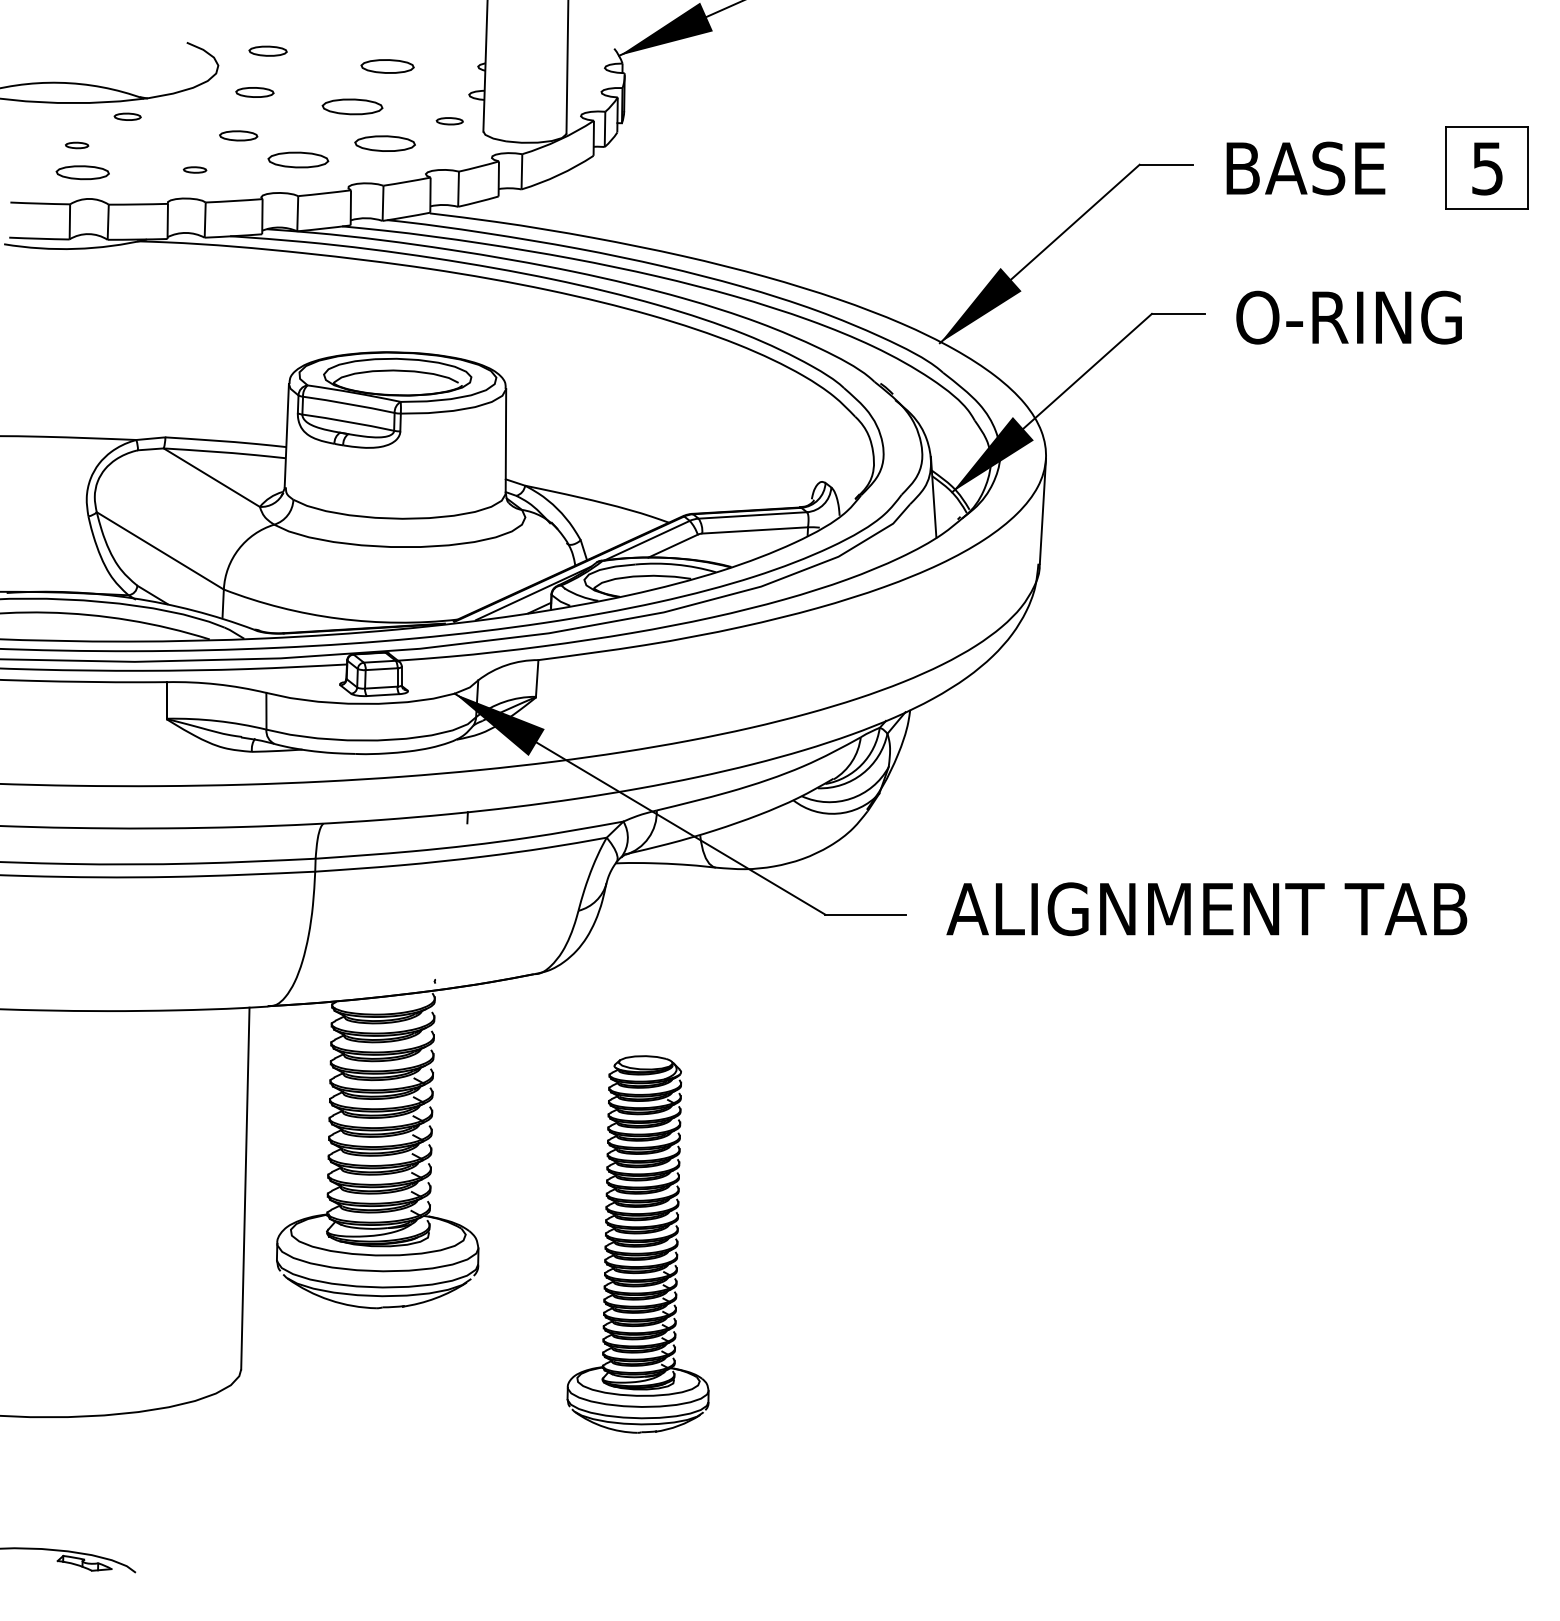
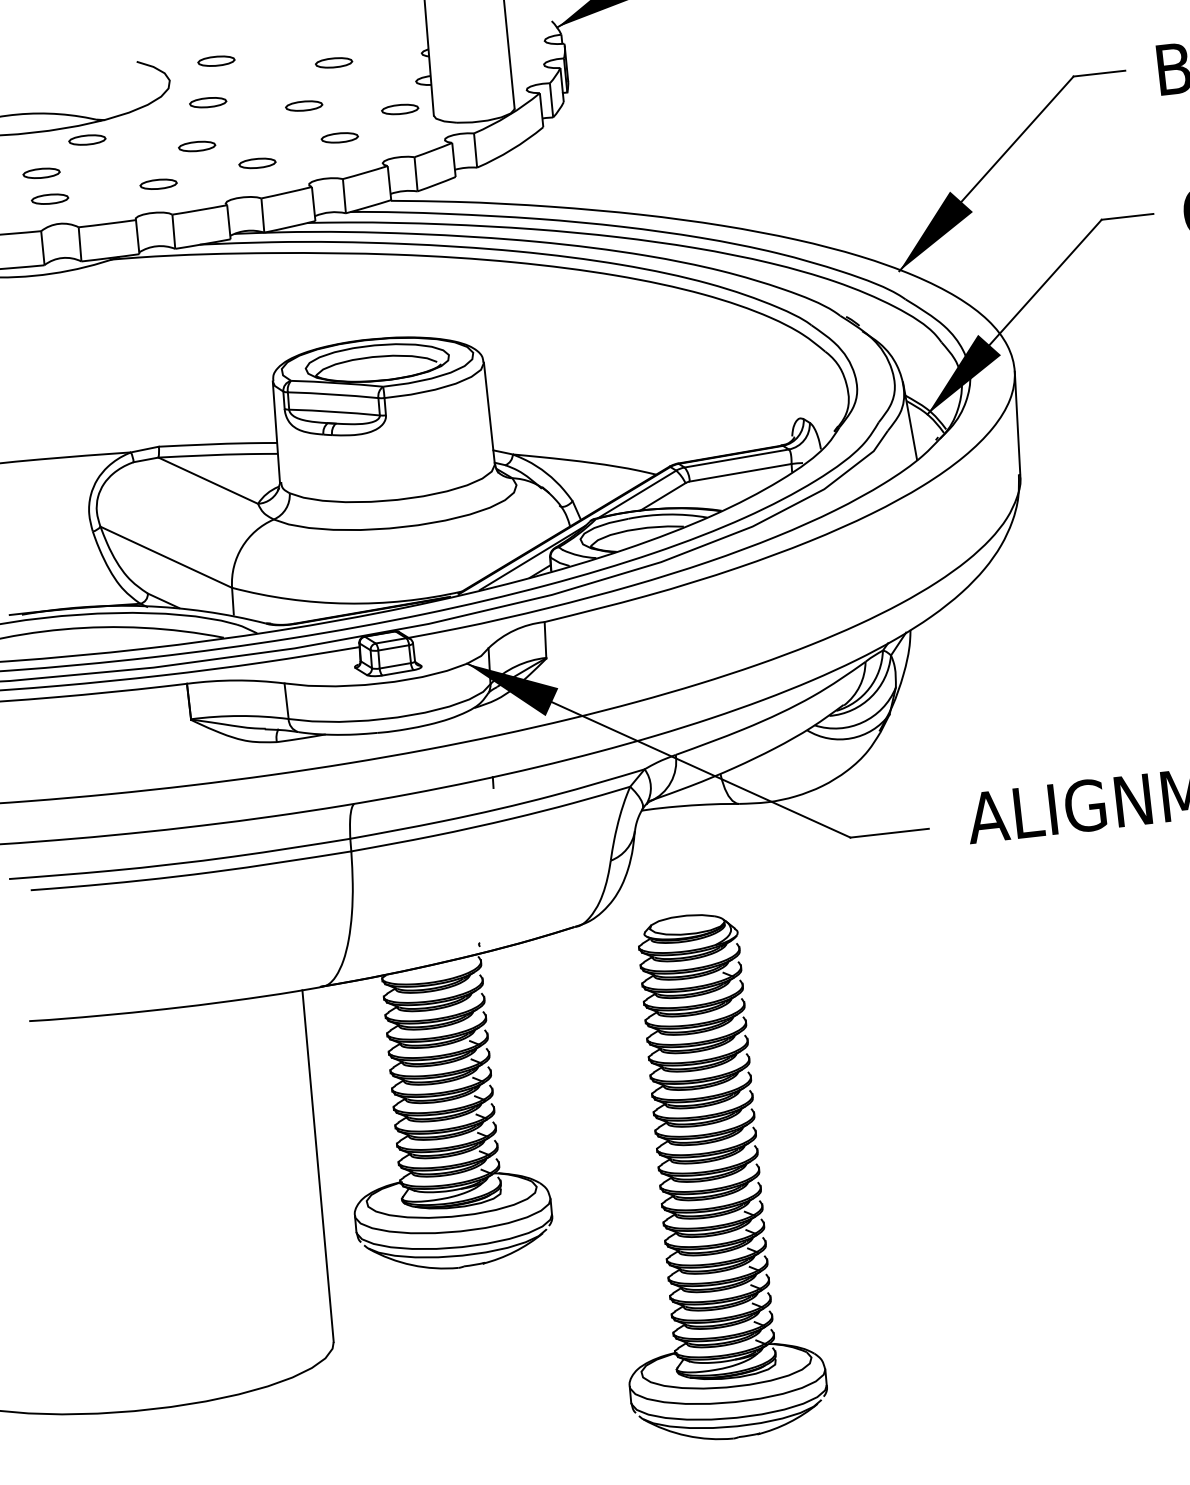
part: (387, 65) -> (333, 62), size x0.71
part: (351, 106) -> (303, 105), size x0.62
part: (127, 116) -> (87, 139), size x1.43
part: (449, 120) -> (399, 108), size x1.43
part: (384, 142) -> (339, 137), size x0.62
part: (76, 145) -> (40, 173), size x1.67
part: (297, 159) -> (256, 162), size x0.62
part: (194, 169) -> (157, 183), size x1.67
part: (82, 172) -> (49, 198), size x0.71
part: (637, 1244) -> (704, 1177), size x1.43

